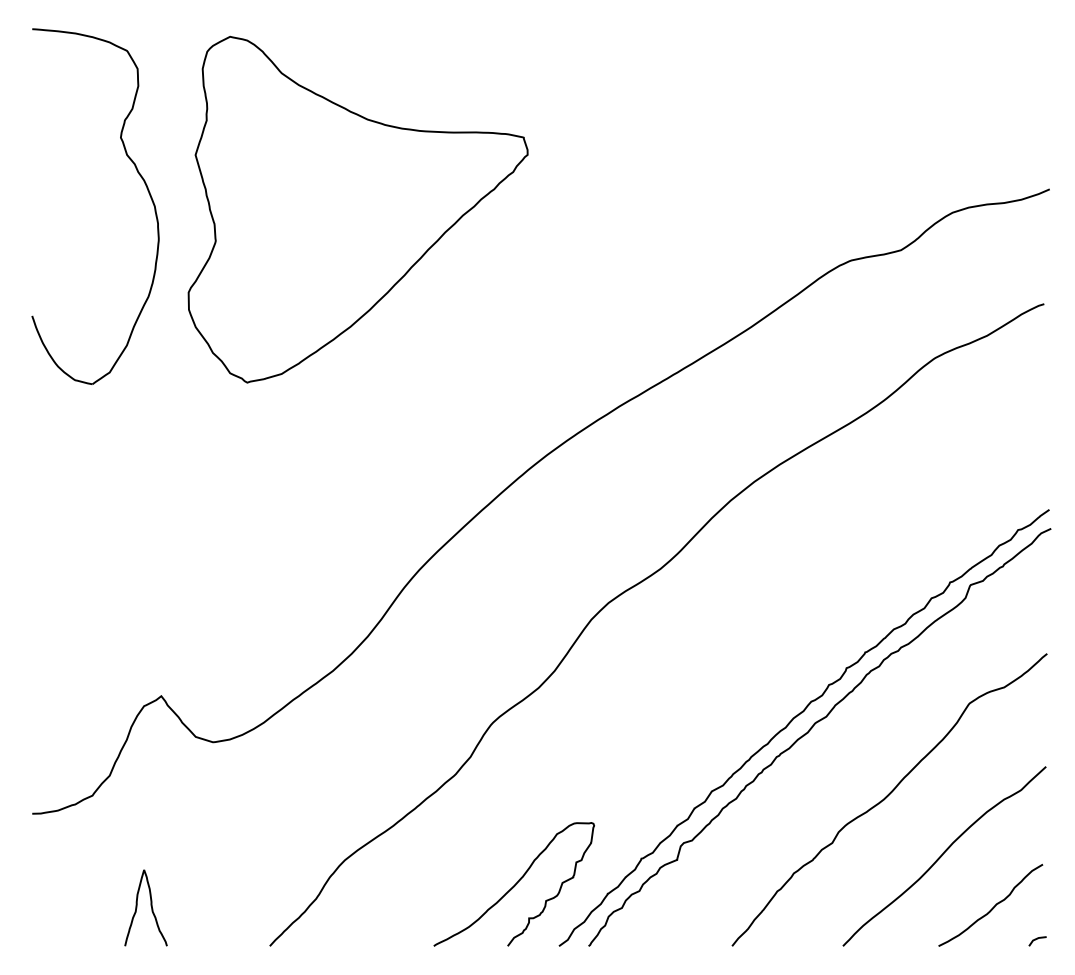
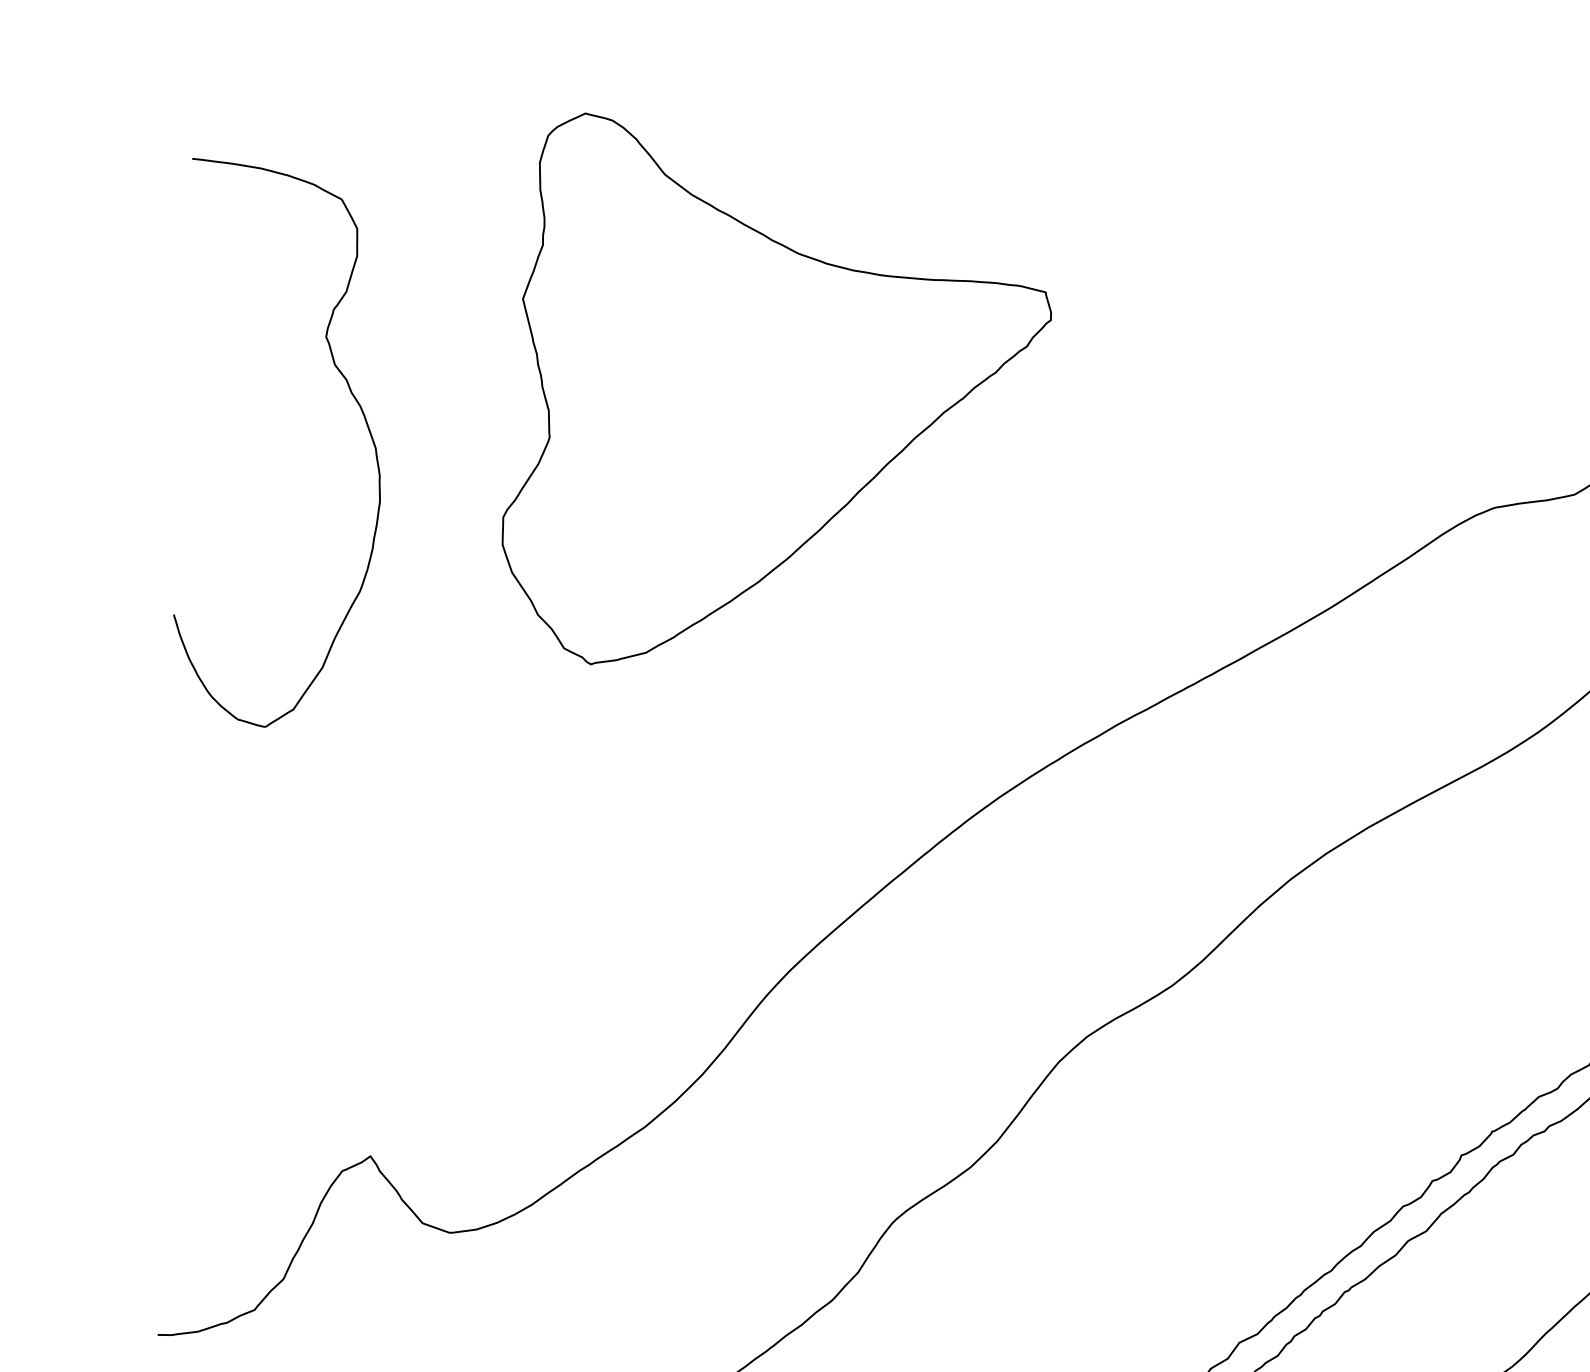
part: (140, 177) -> (354, 401), moved
part: (357, 209) -> (776, 396), moved

